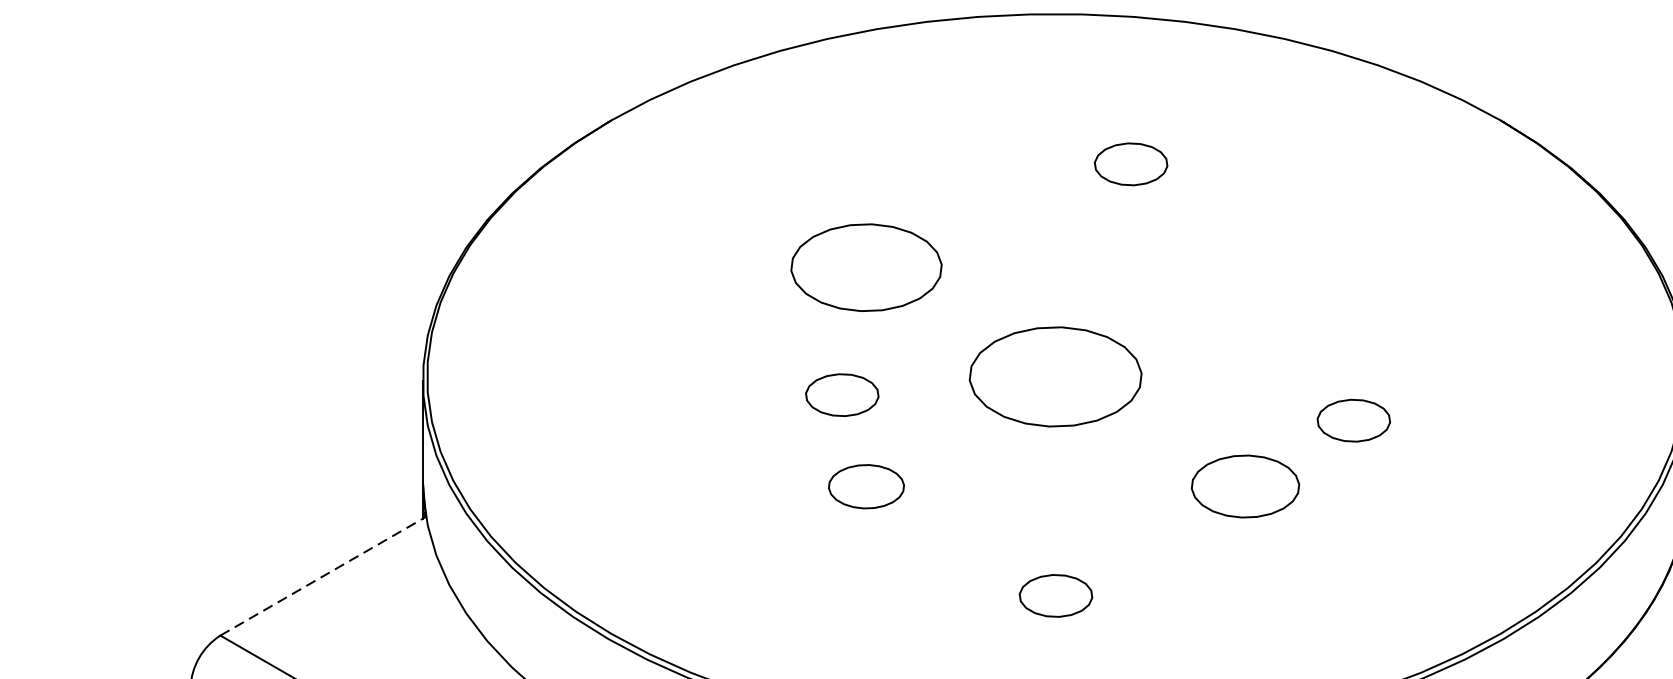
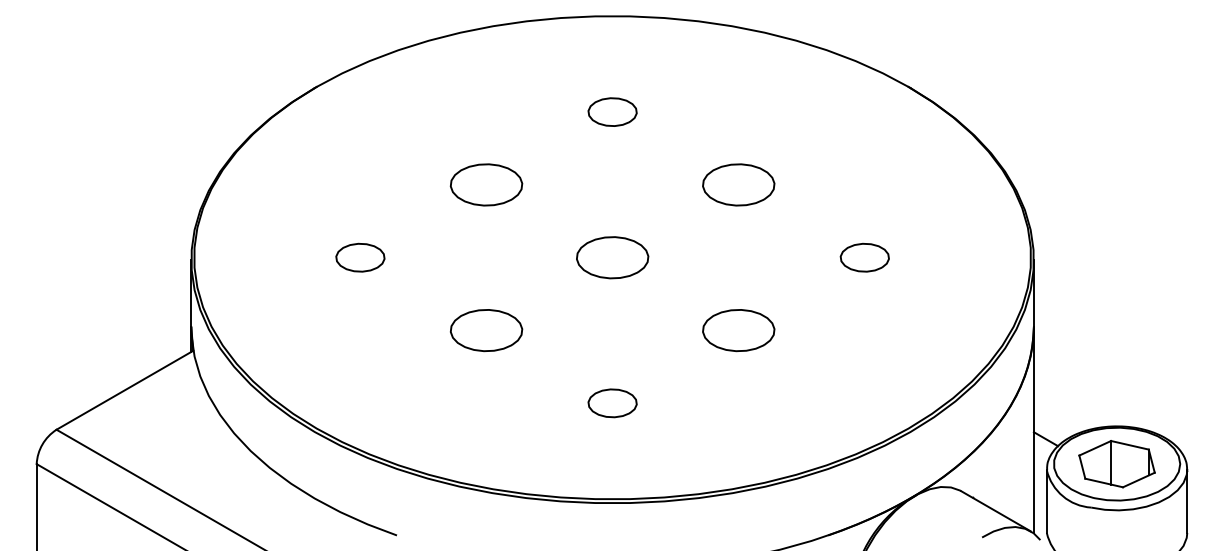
part: (1130, 163) -> (612, 111), moved
part: (866, 267) -> (486, 184), size x0.71
part: (1245, 267) -> (738, 184), added
part: (1055, 376) -> (612, 257), size x0.62
part: (842, 394) -> (360, 257), moved
part: (1353, 420) -> (864, 257), moved
part: (866, 486) -> (486, 330), size x1.43
line: (323, 575) -> (125, 389), dashed -> solid

